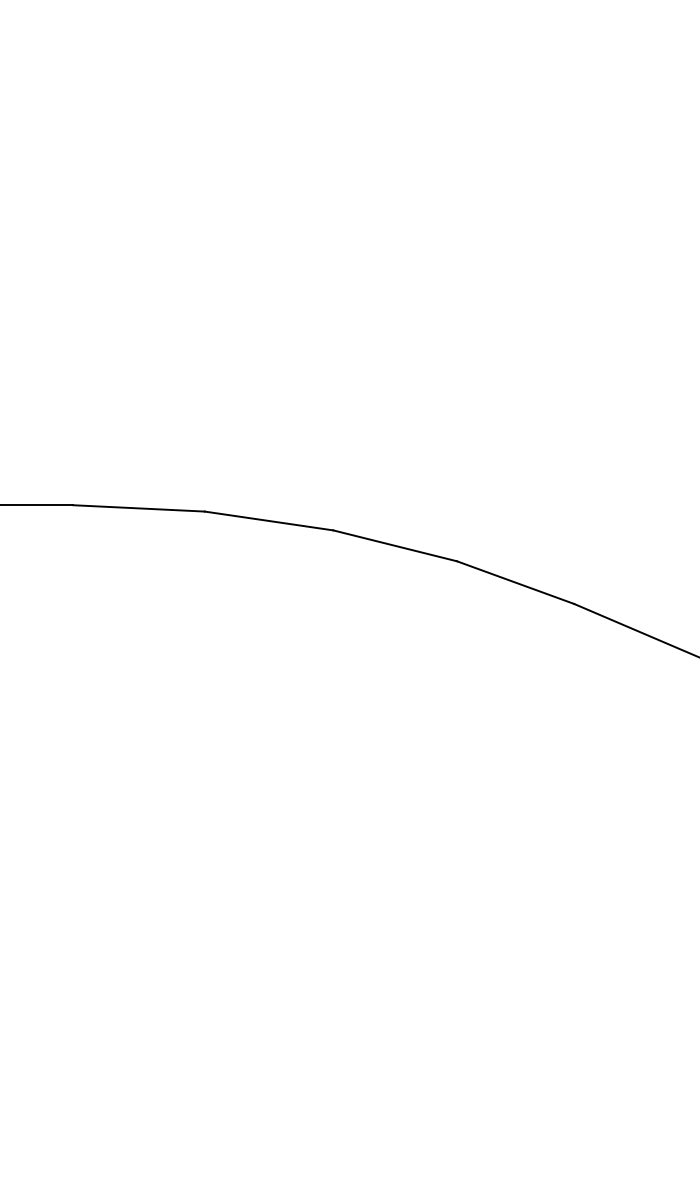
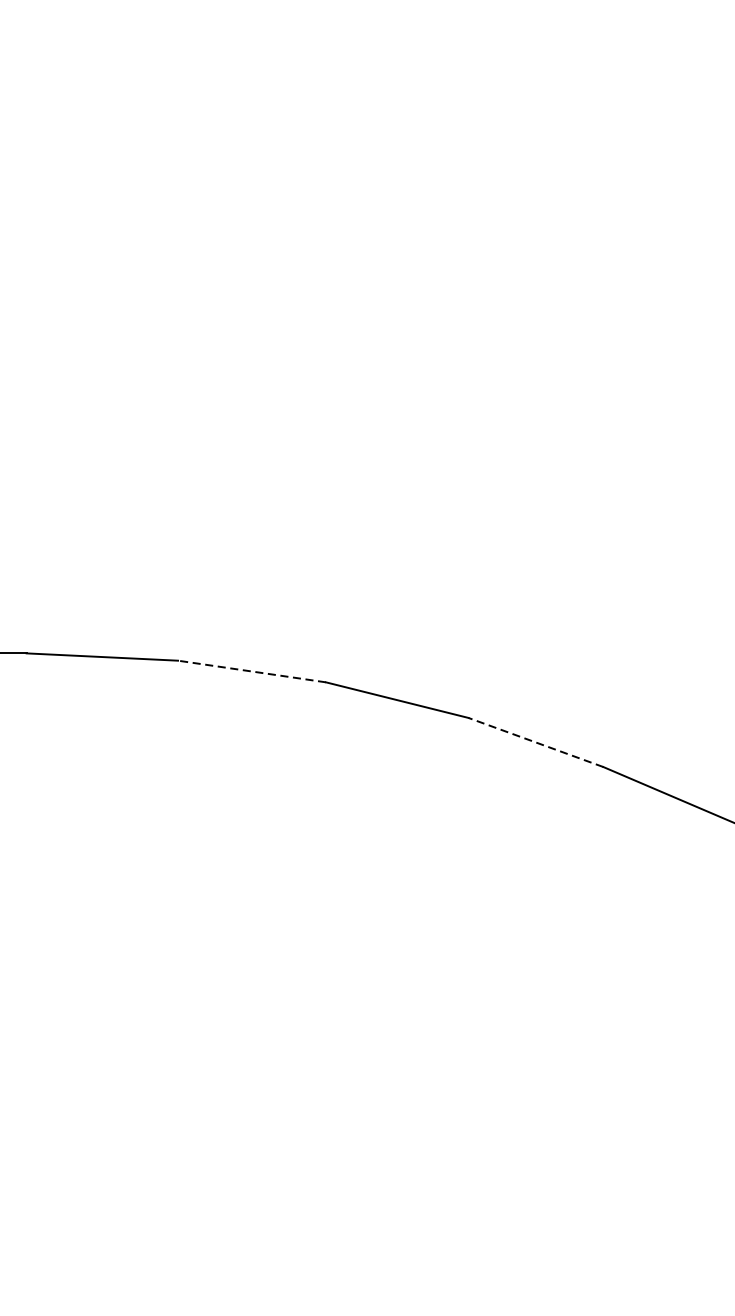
line: (268, 520) -> (251, 670), solid -> dashed
line: (515, 582) -> (535, 742), solid -> dashed

